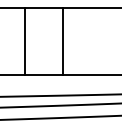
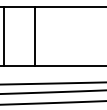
line: (25, 41) -> (4, 36), moved
line: (62, 41) -> (34, 36), moved

